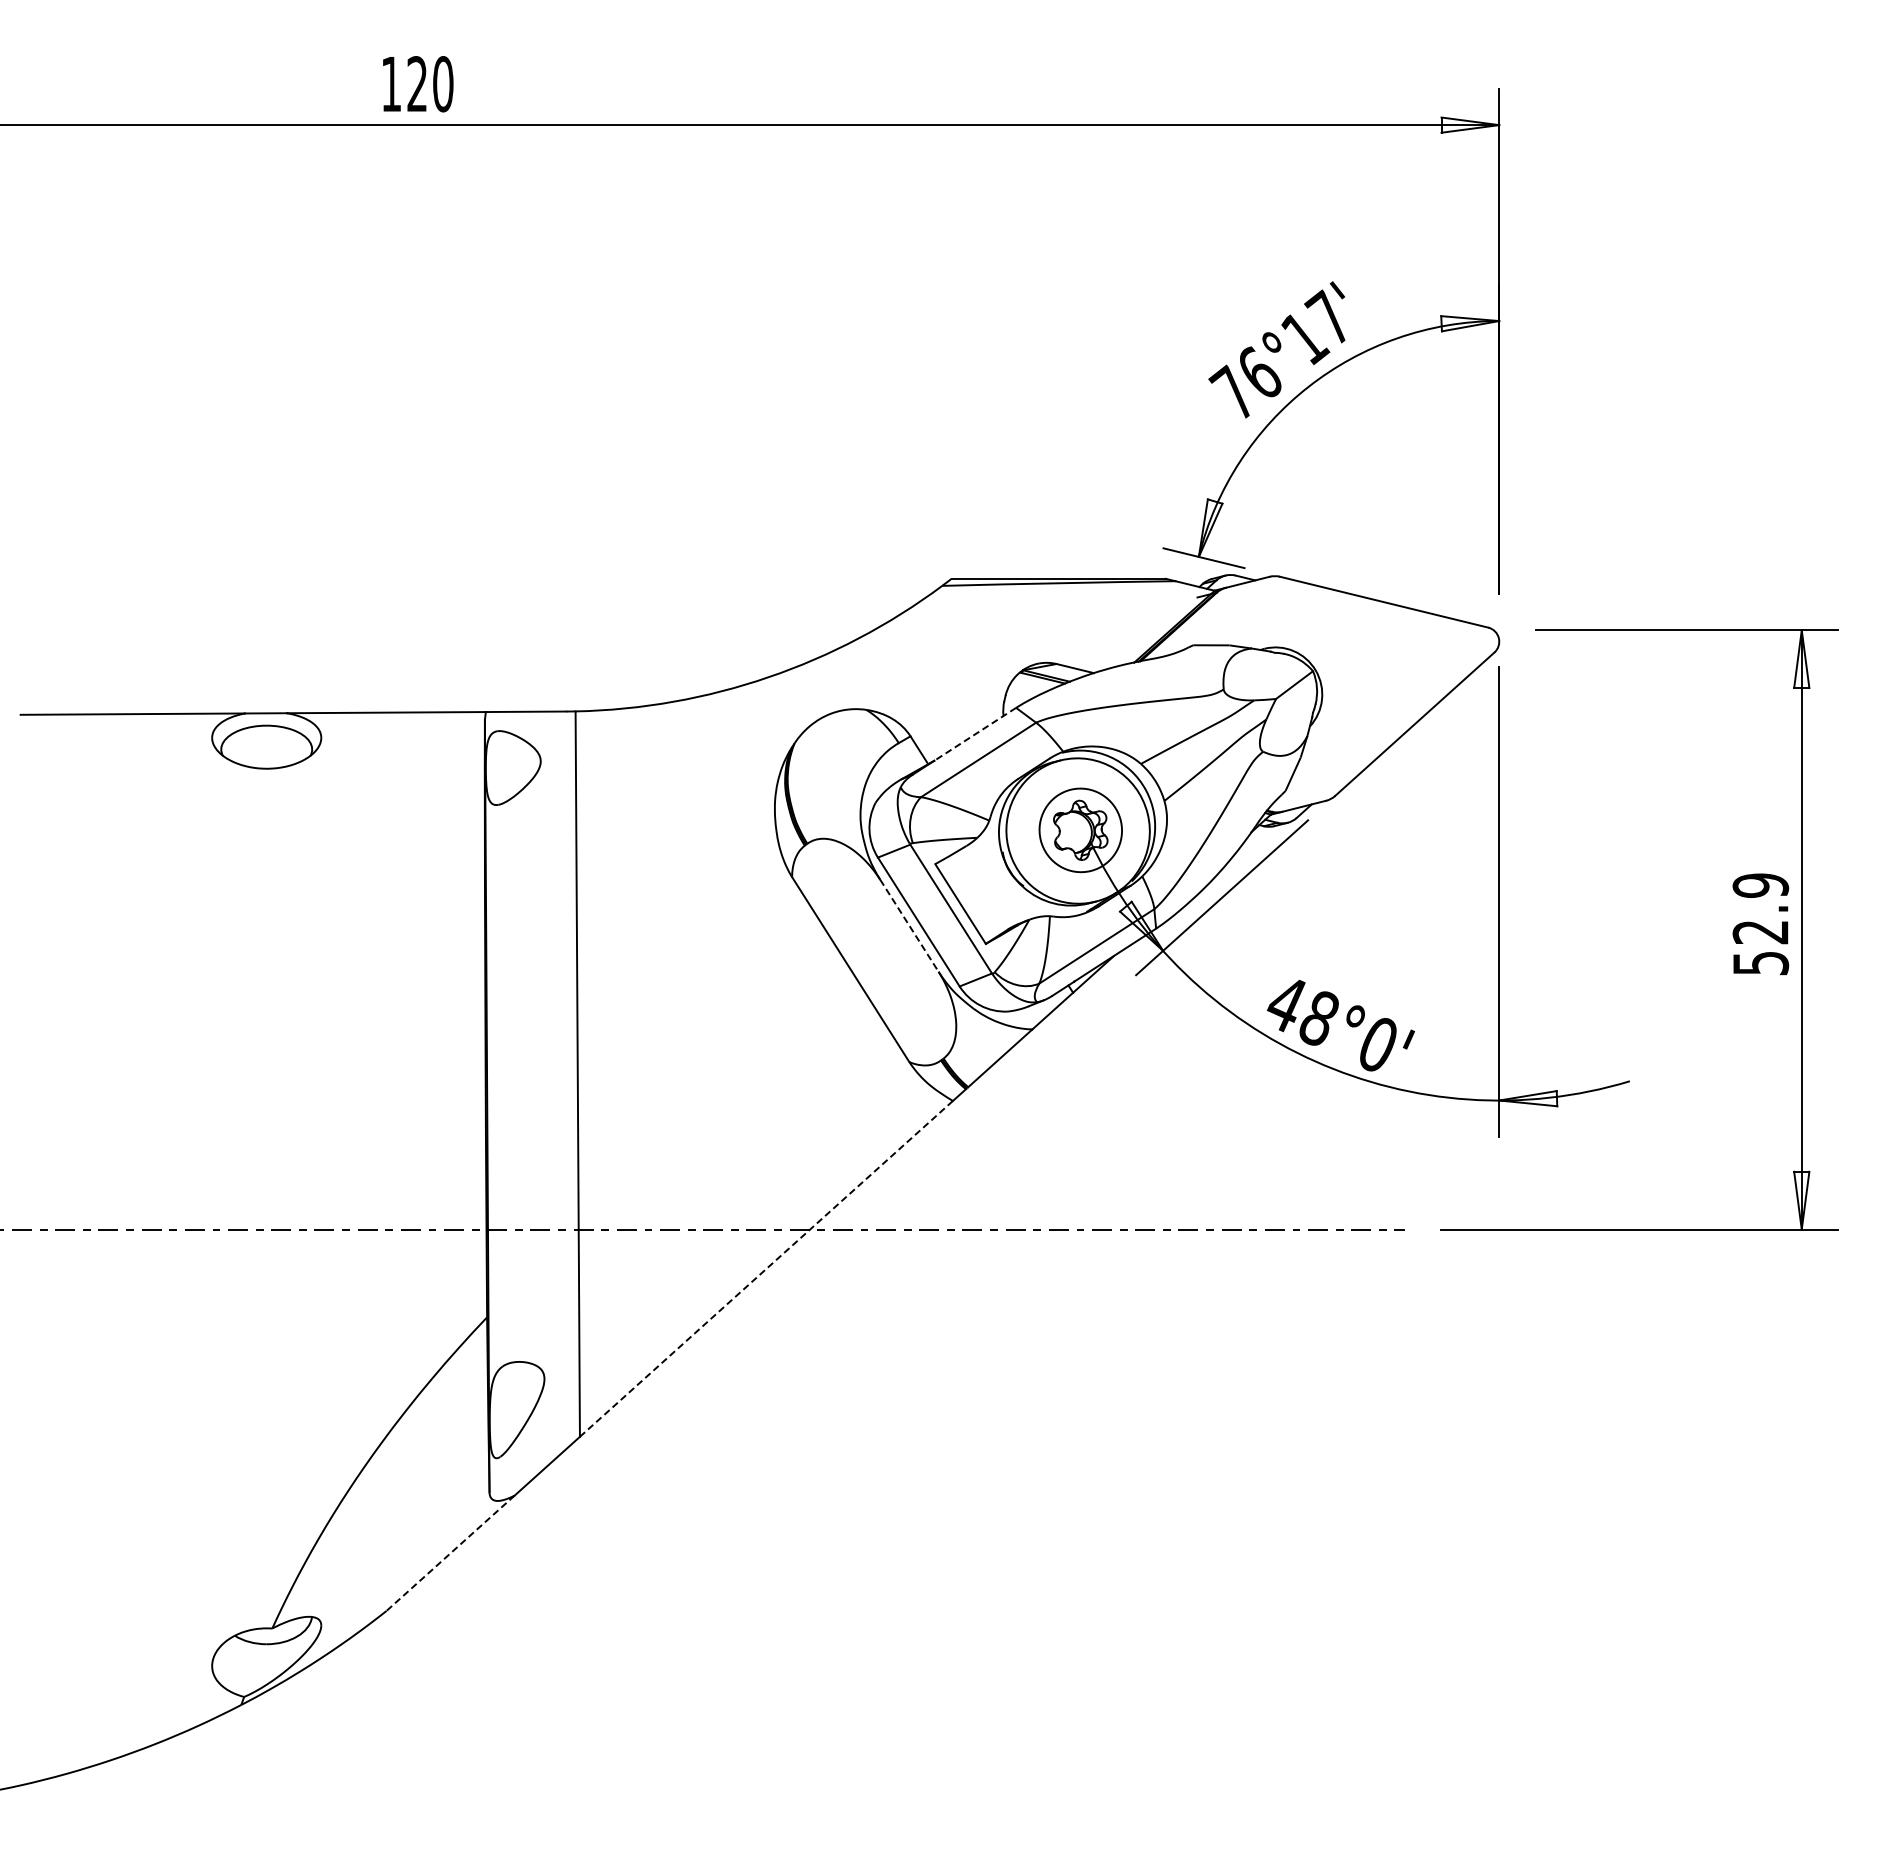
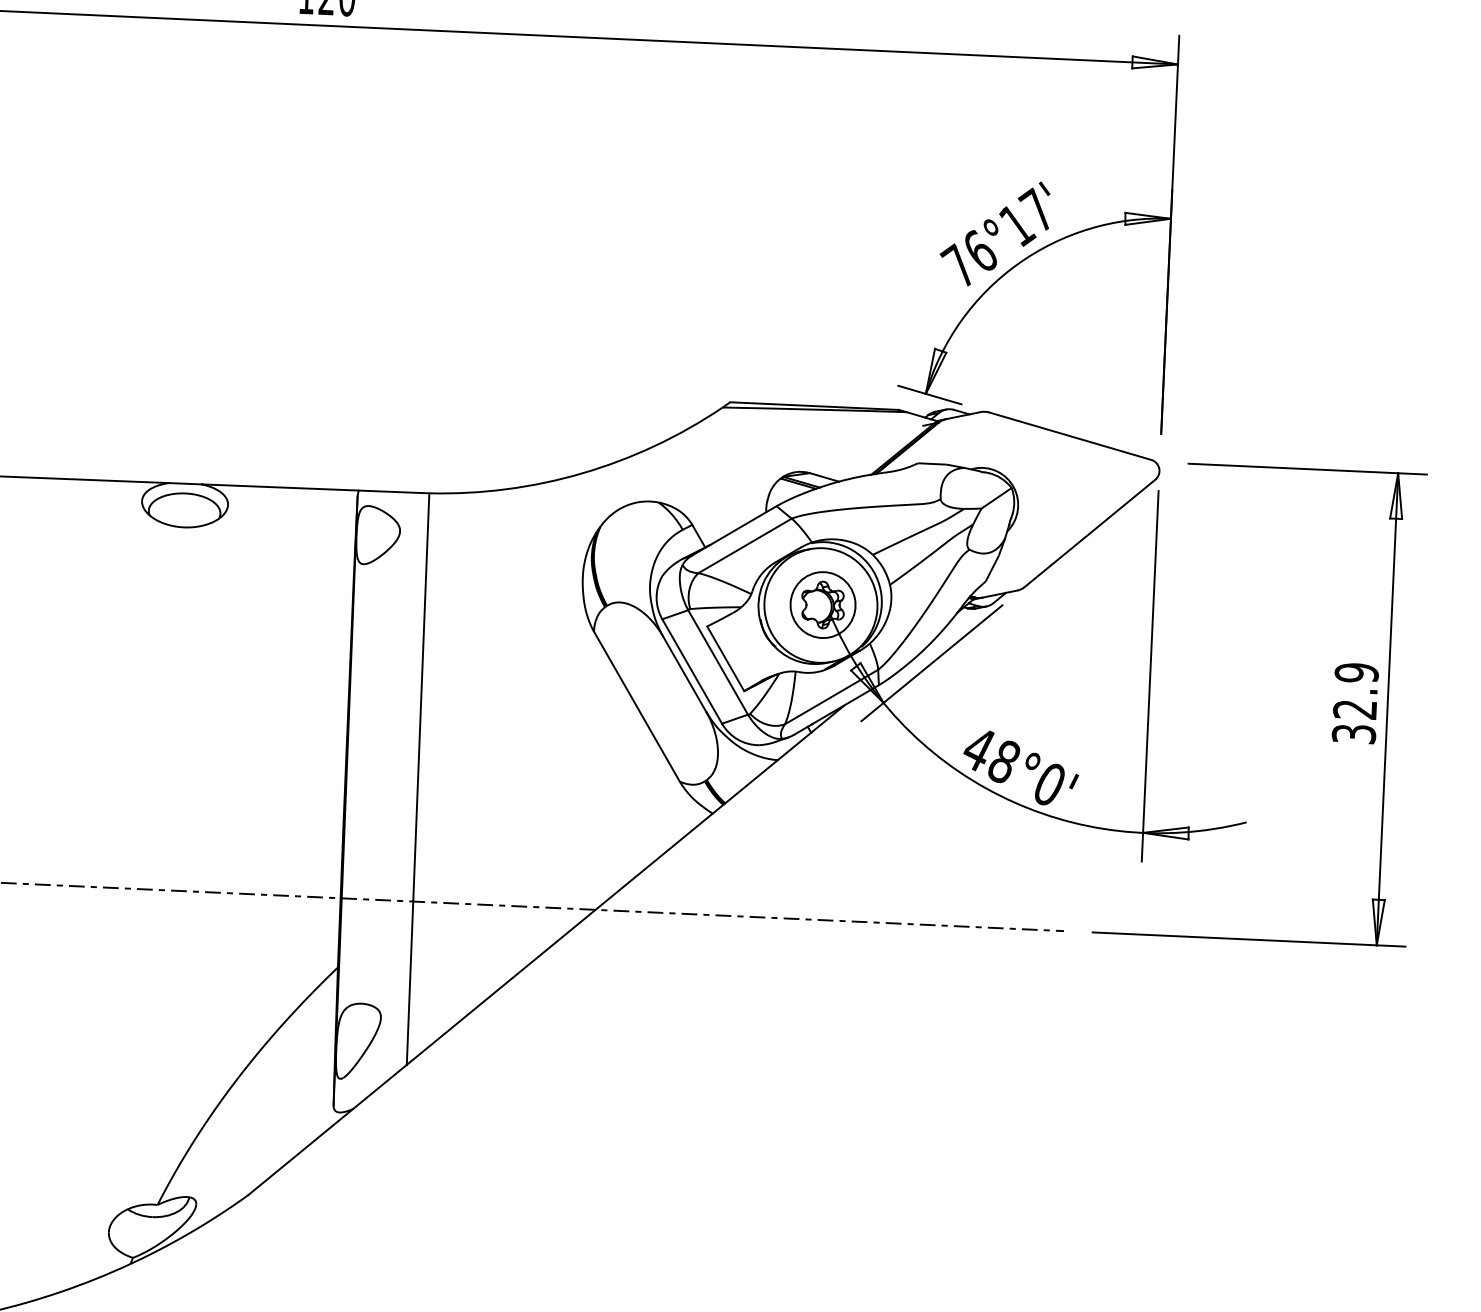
line: (975, 734) -> (743, 525), dashed -> solid
line: (909, 926) -> (684, 674), dashed -> solid
text: (1760, 962) -> (1353, 733), 52.9 -> 32.9
line: (766, 1268) -> (559, 938), dashed -> solid
line: (450, 1553) -> (300, 1152), dashed -> solid

